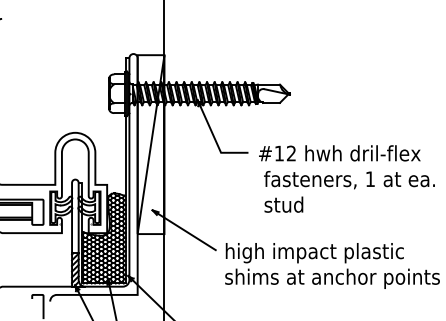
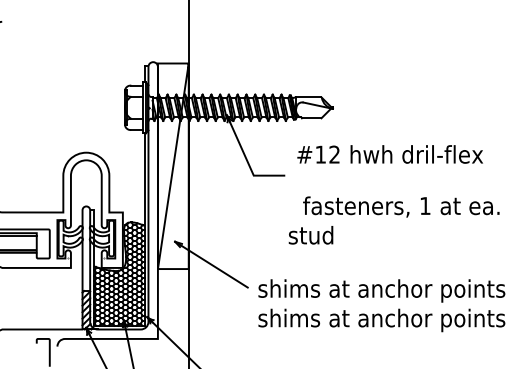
text: (339, 153) -> (389, 154), moved
text: (283, 204) -> (310, 235), moved
text: (332, 253) -> (381, 291), high impact plastic -> shims at anchor points

